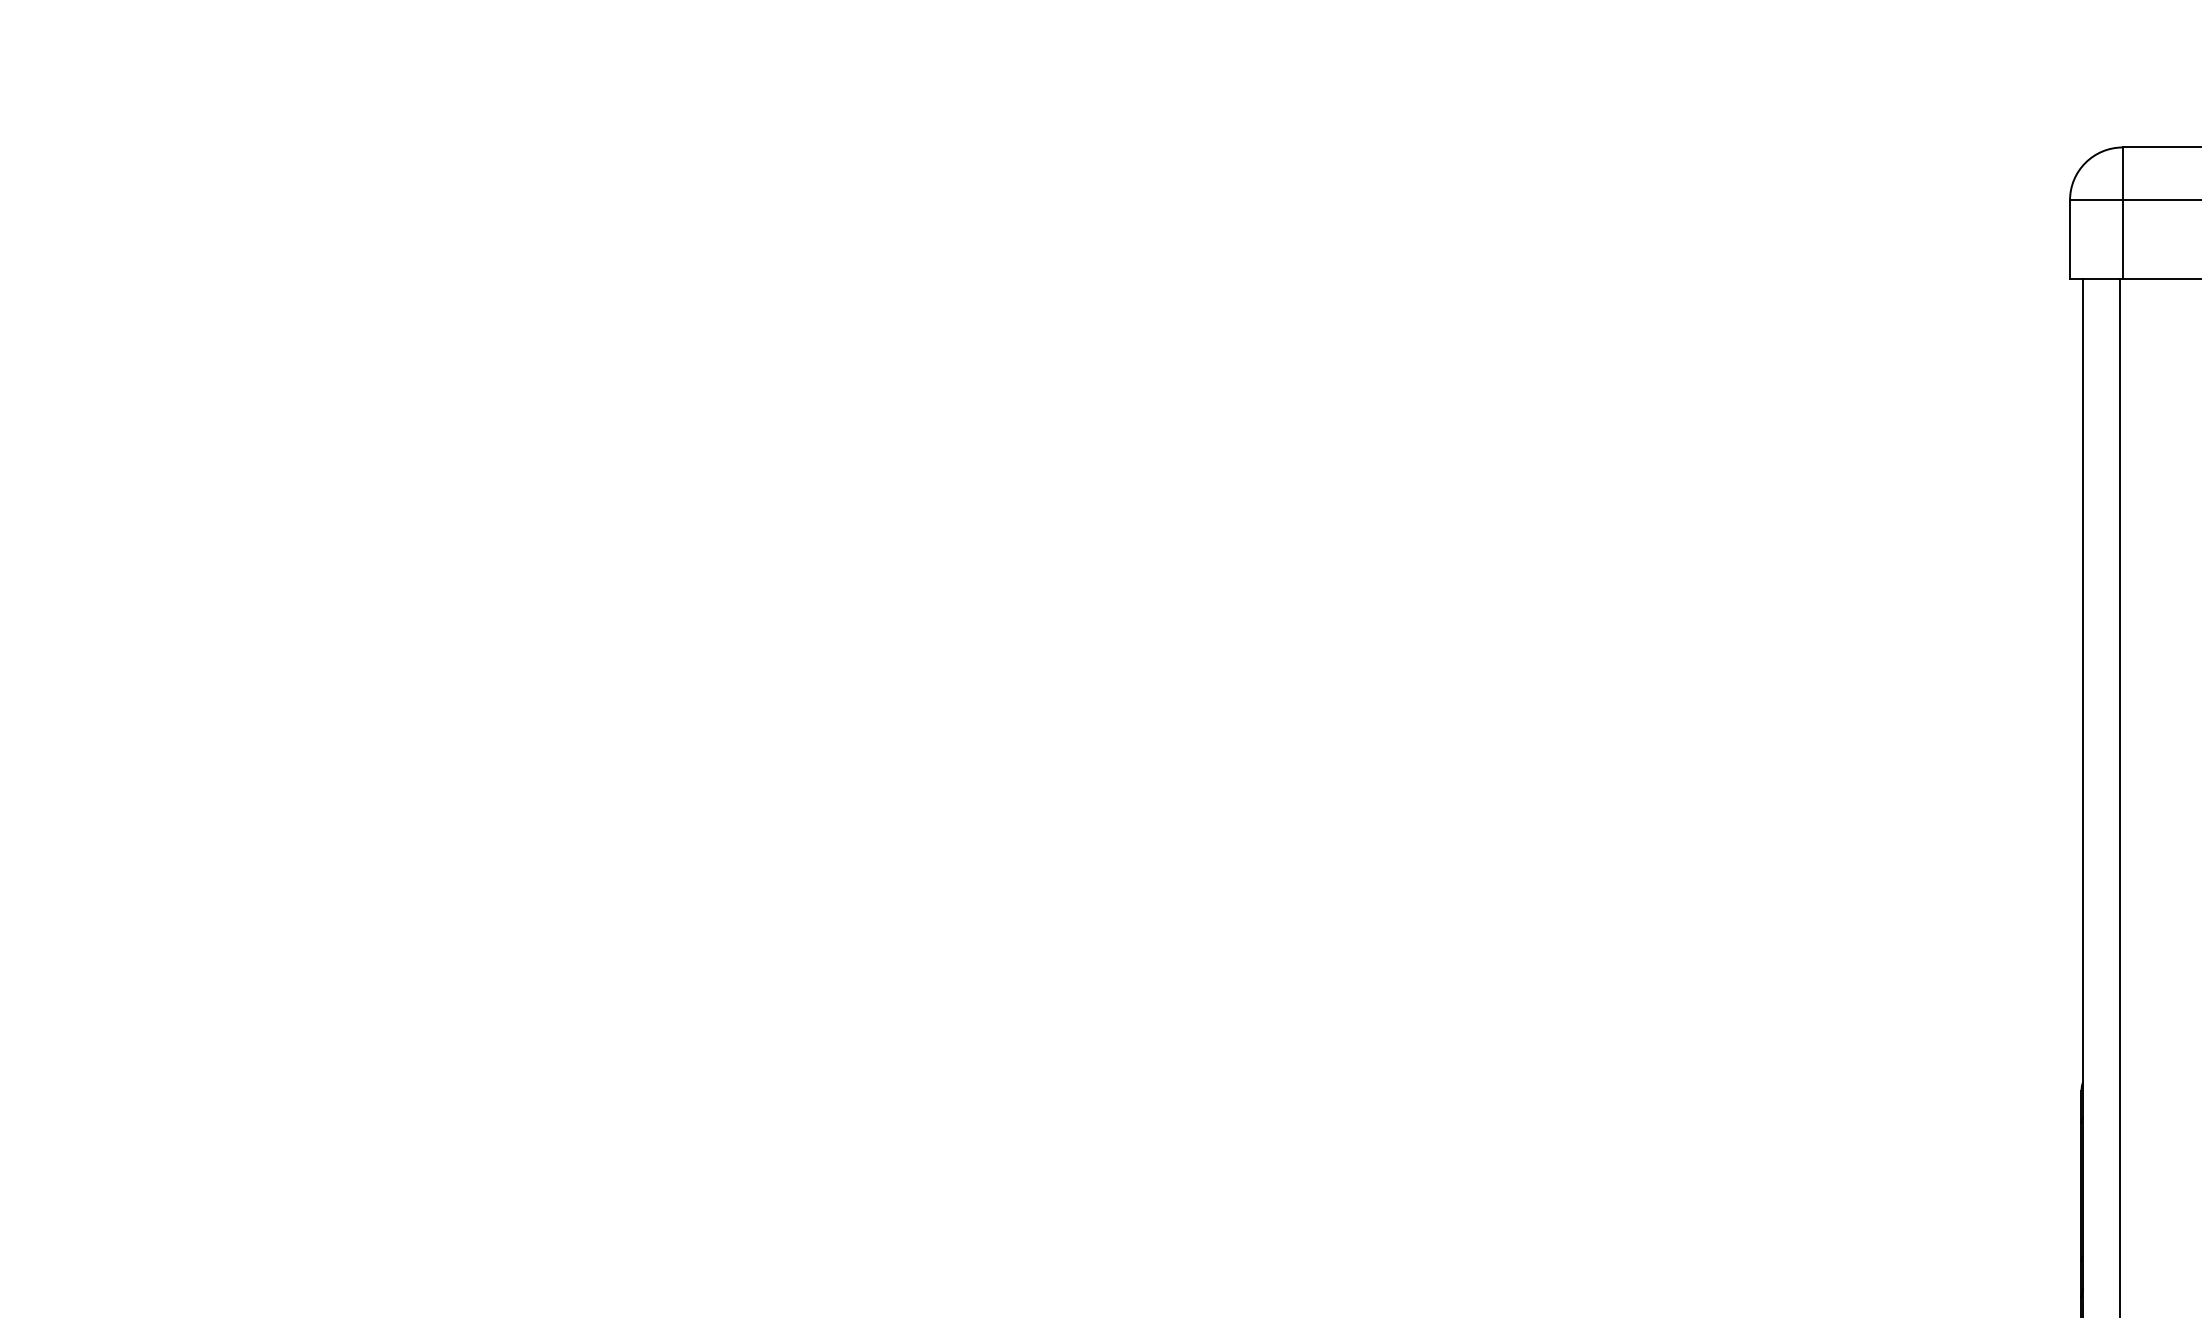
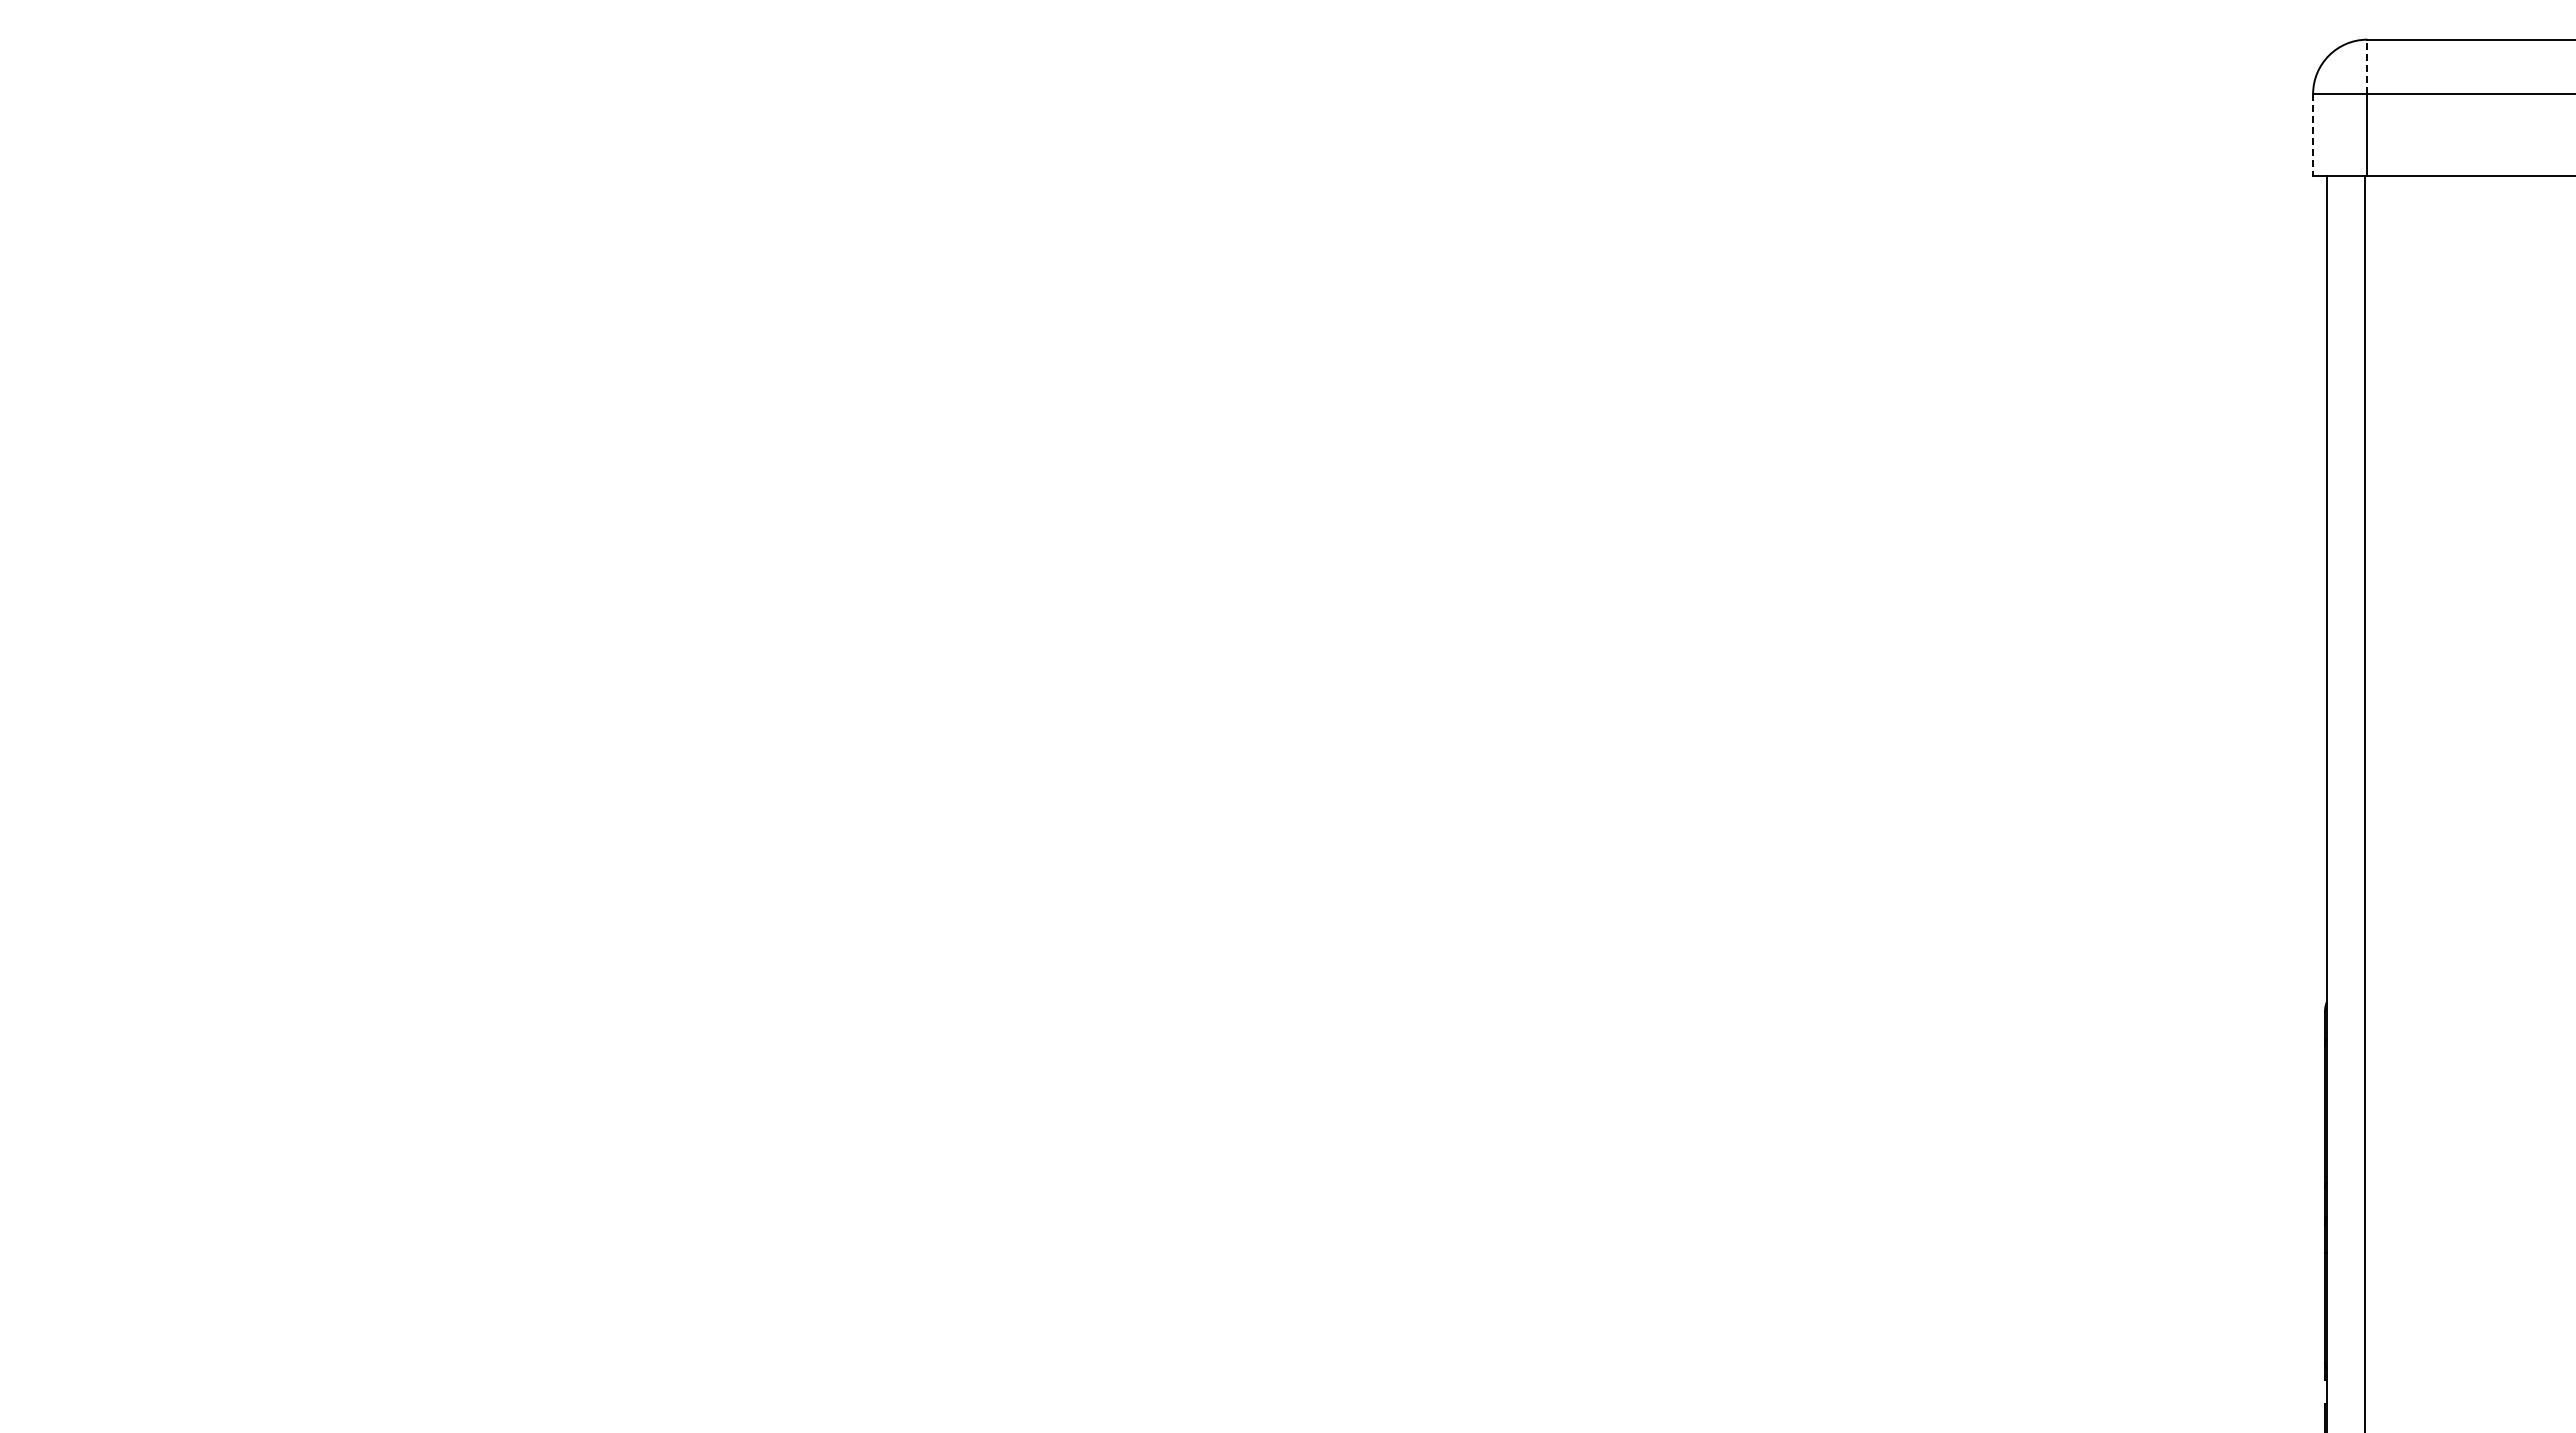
line: (2122, 173) -> (2367, 66), solid -> dashed
line: (2070, 239) -> (2313, 134), solid -> dashed

